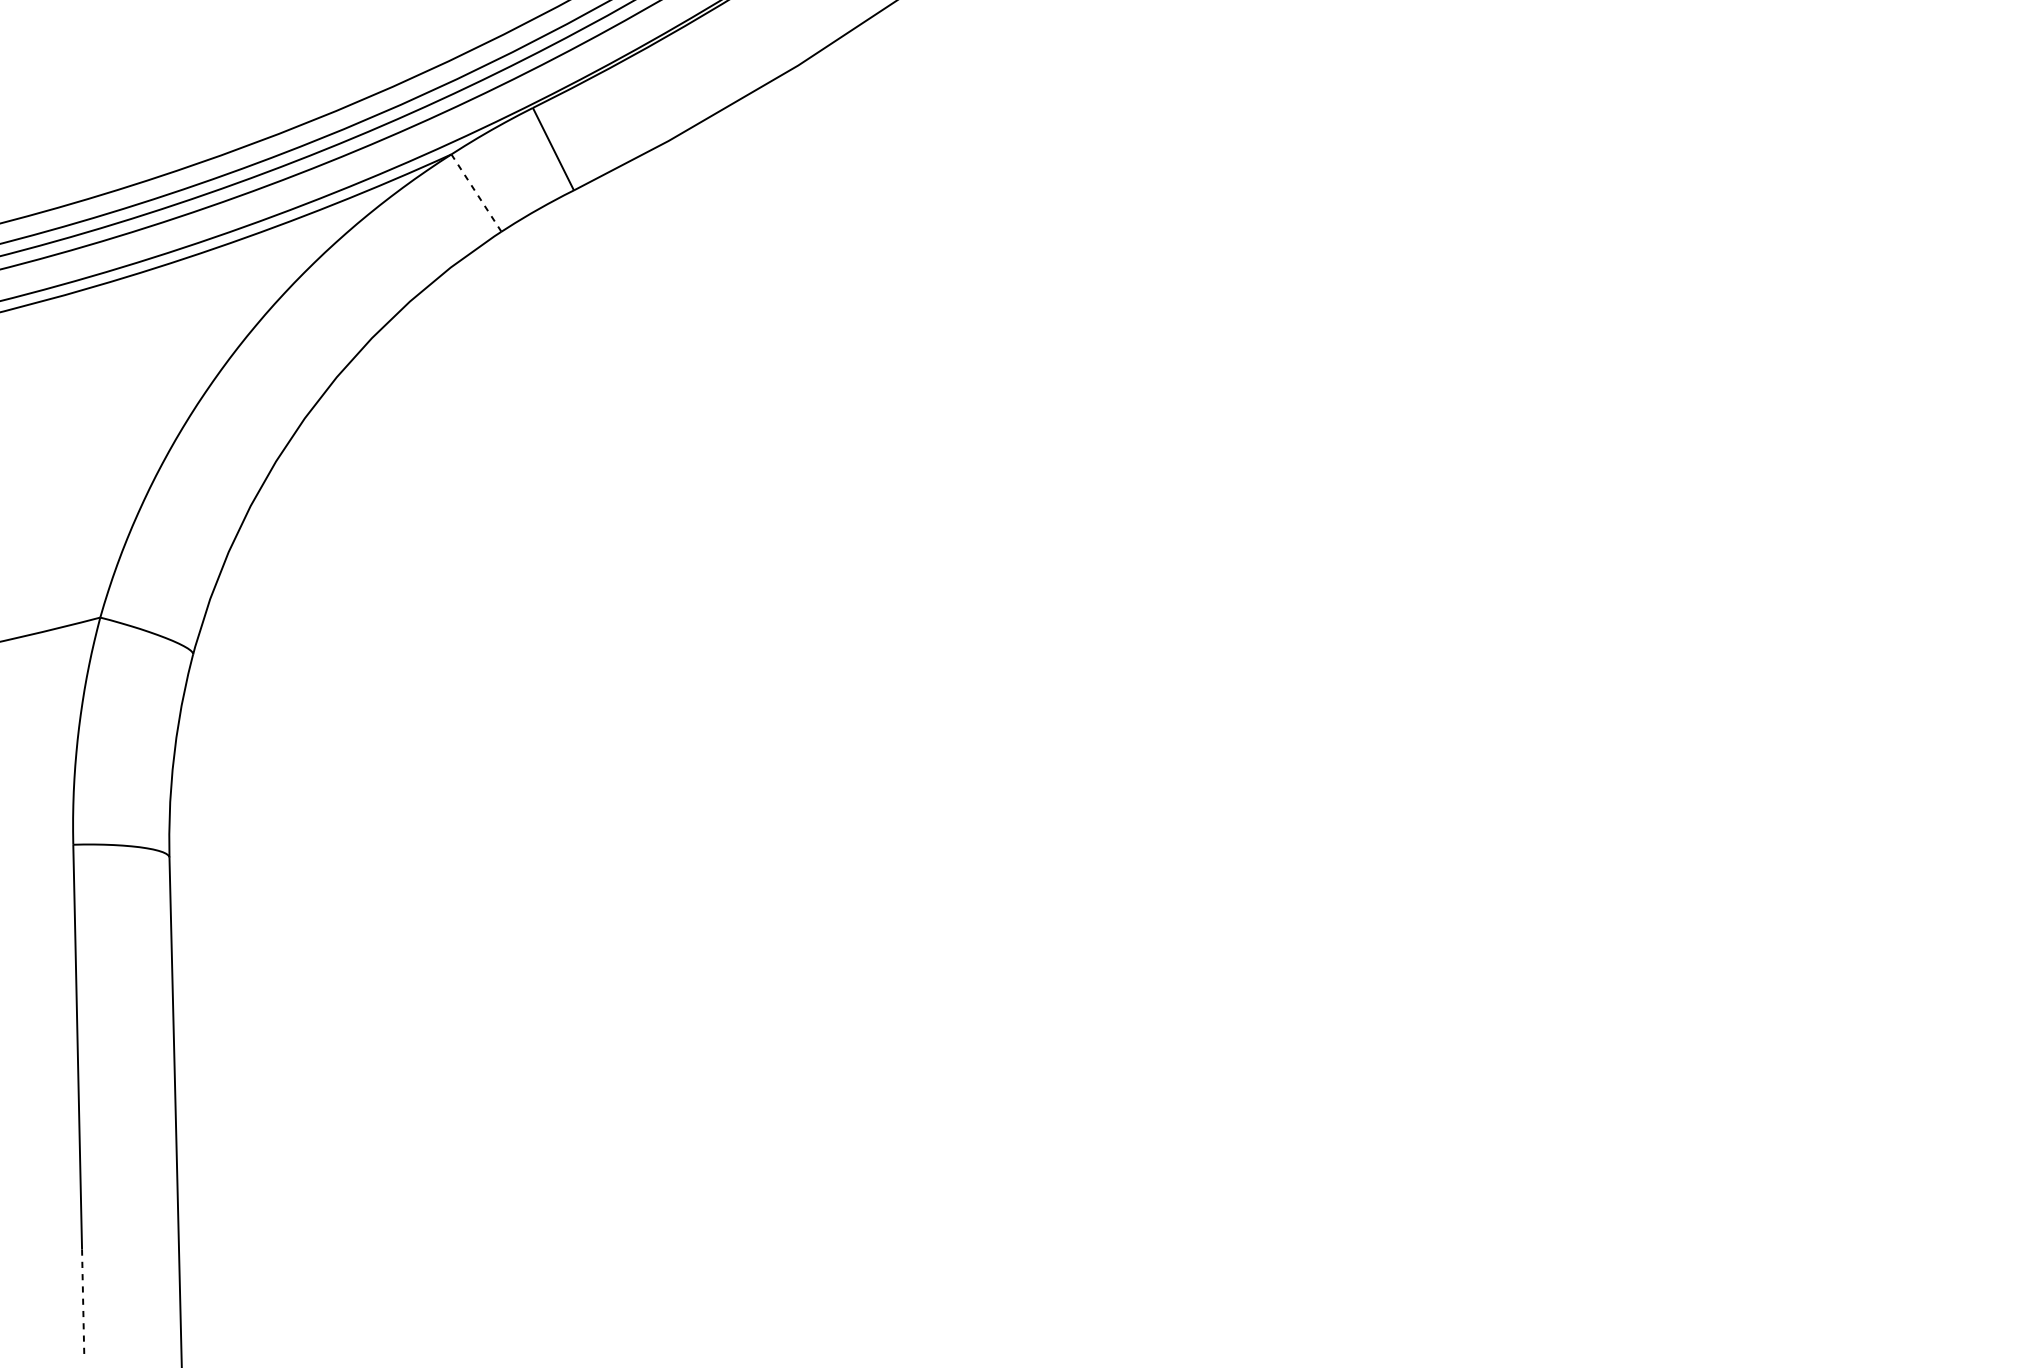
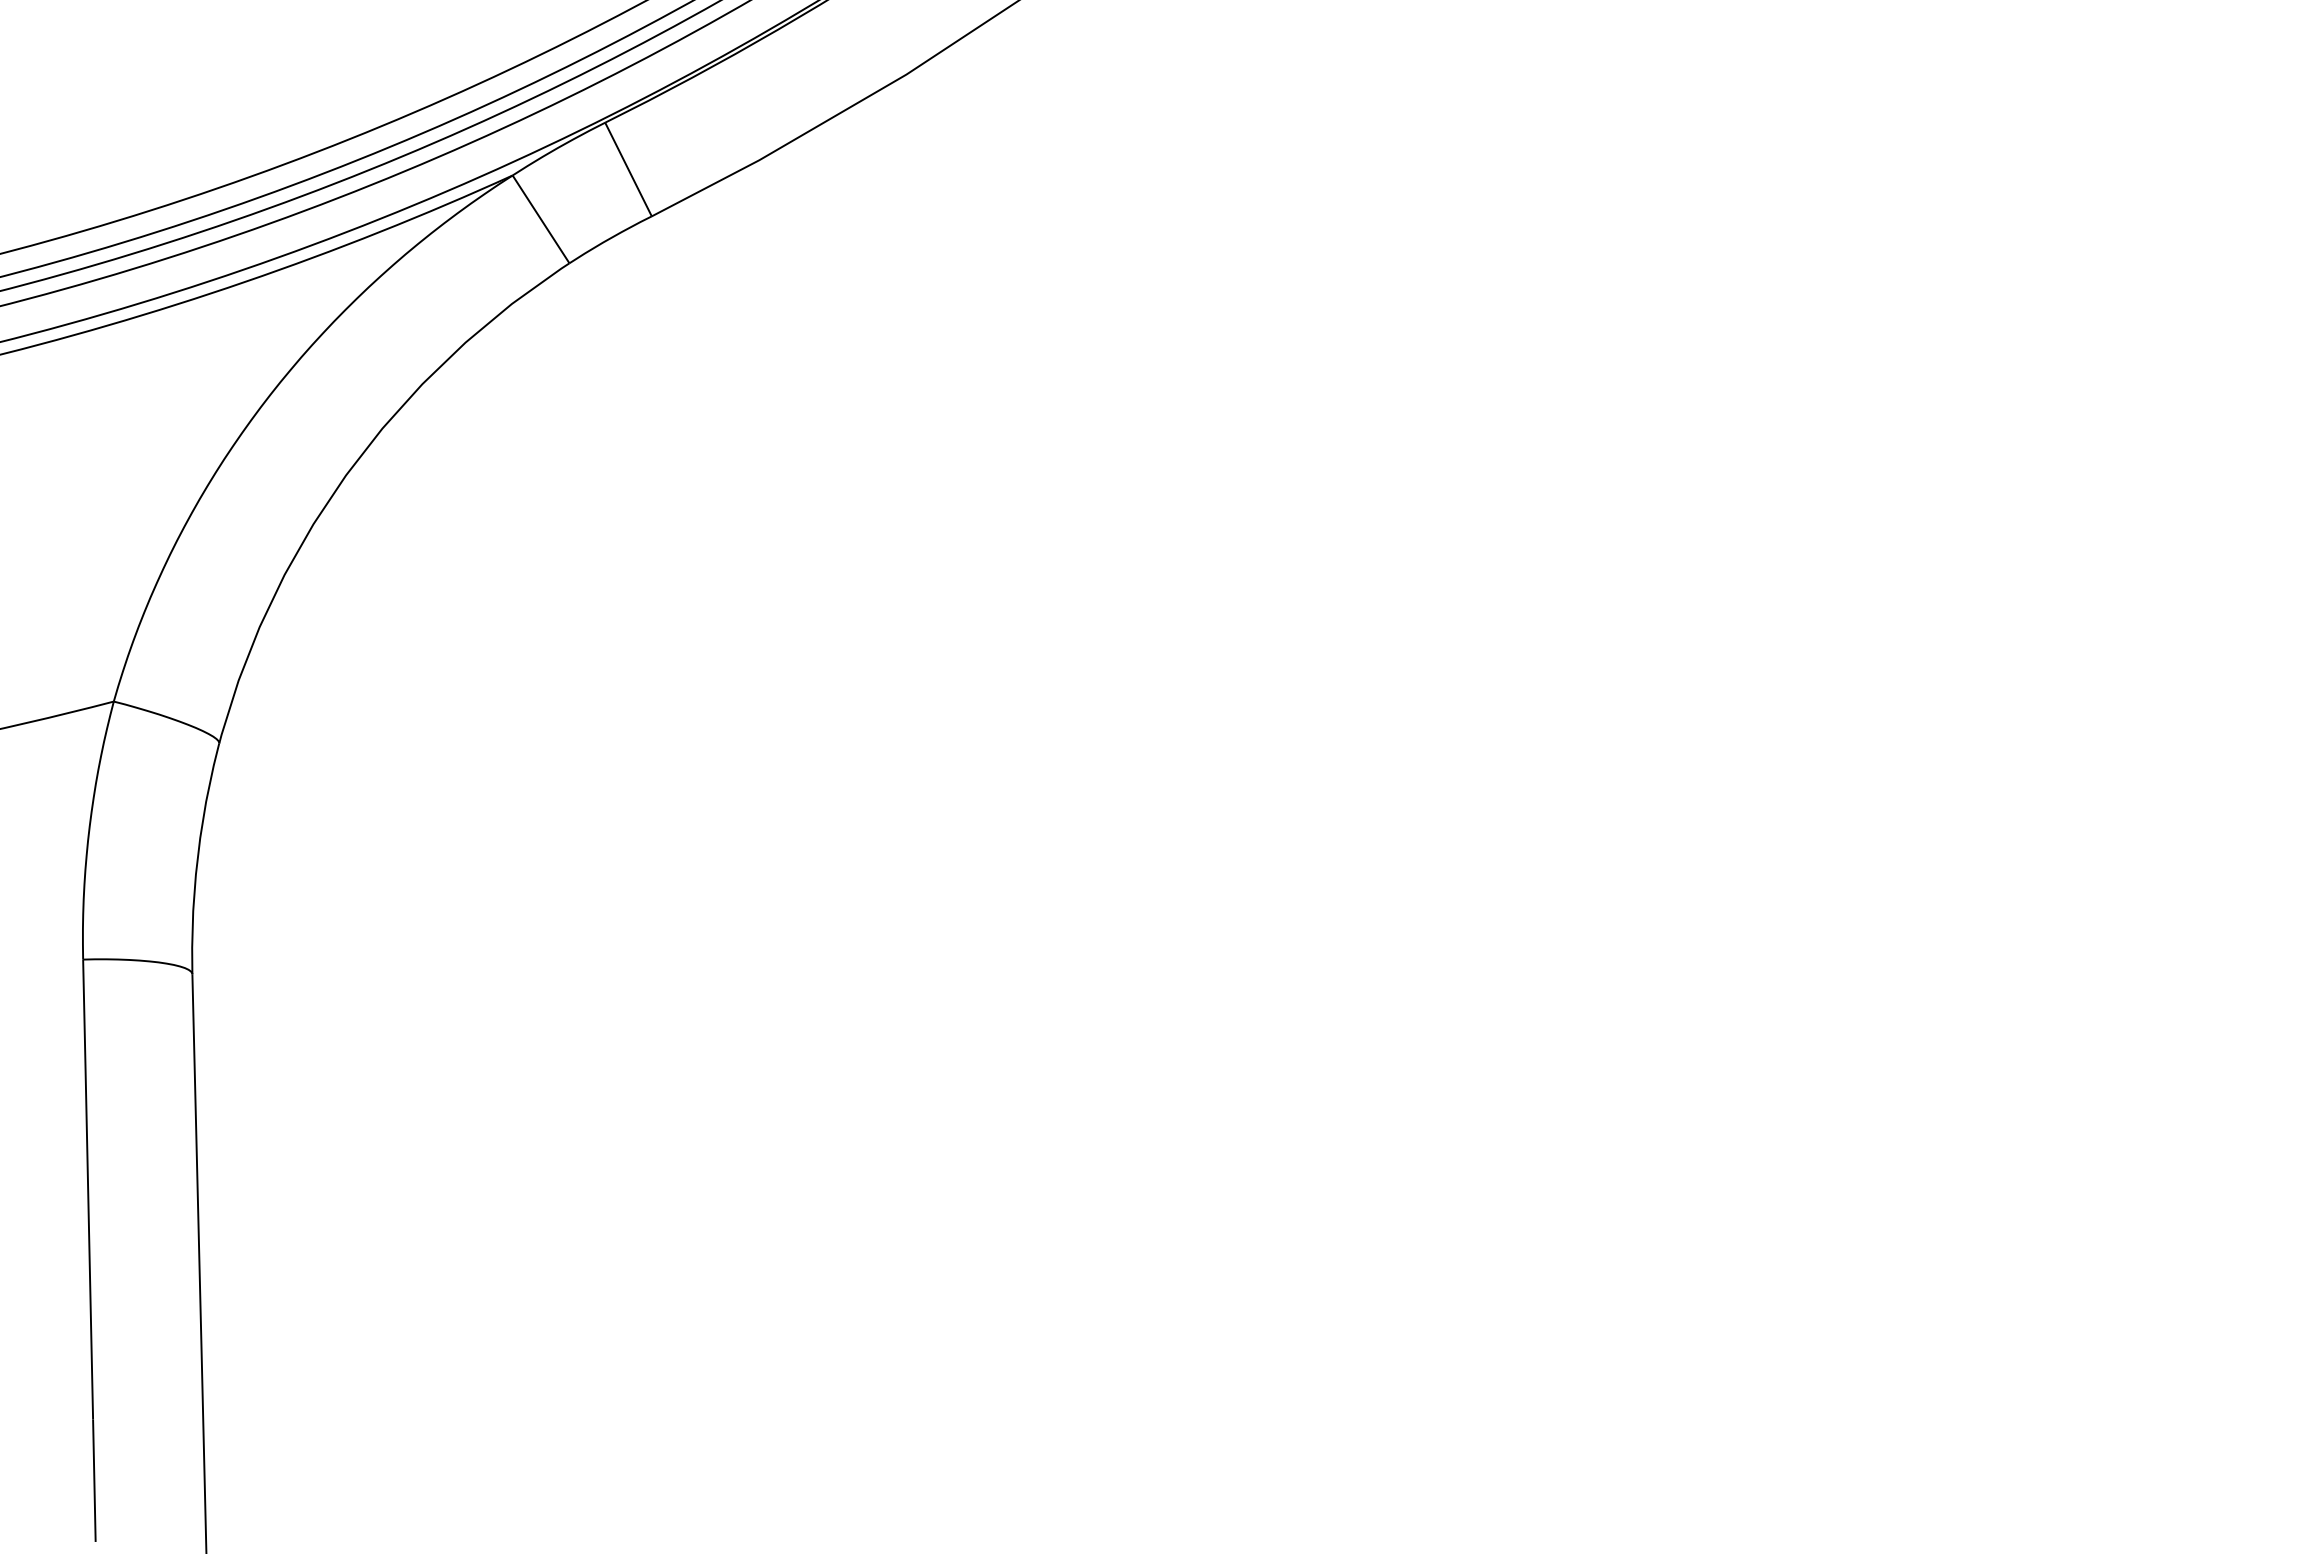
line: (475, 192) -> (540, 218), dashed -> solid
line: (83, 1304) -> (94, 1481), dashed -> solid

